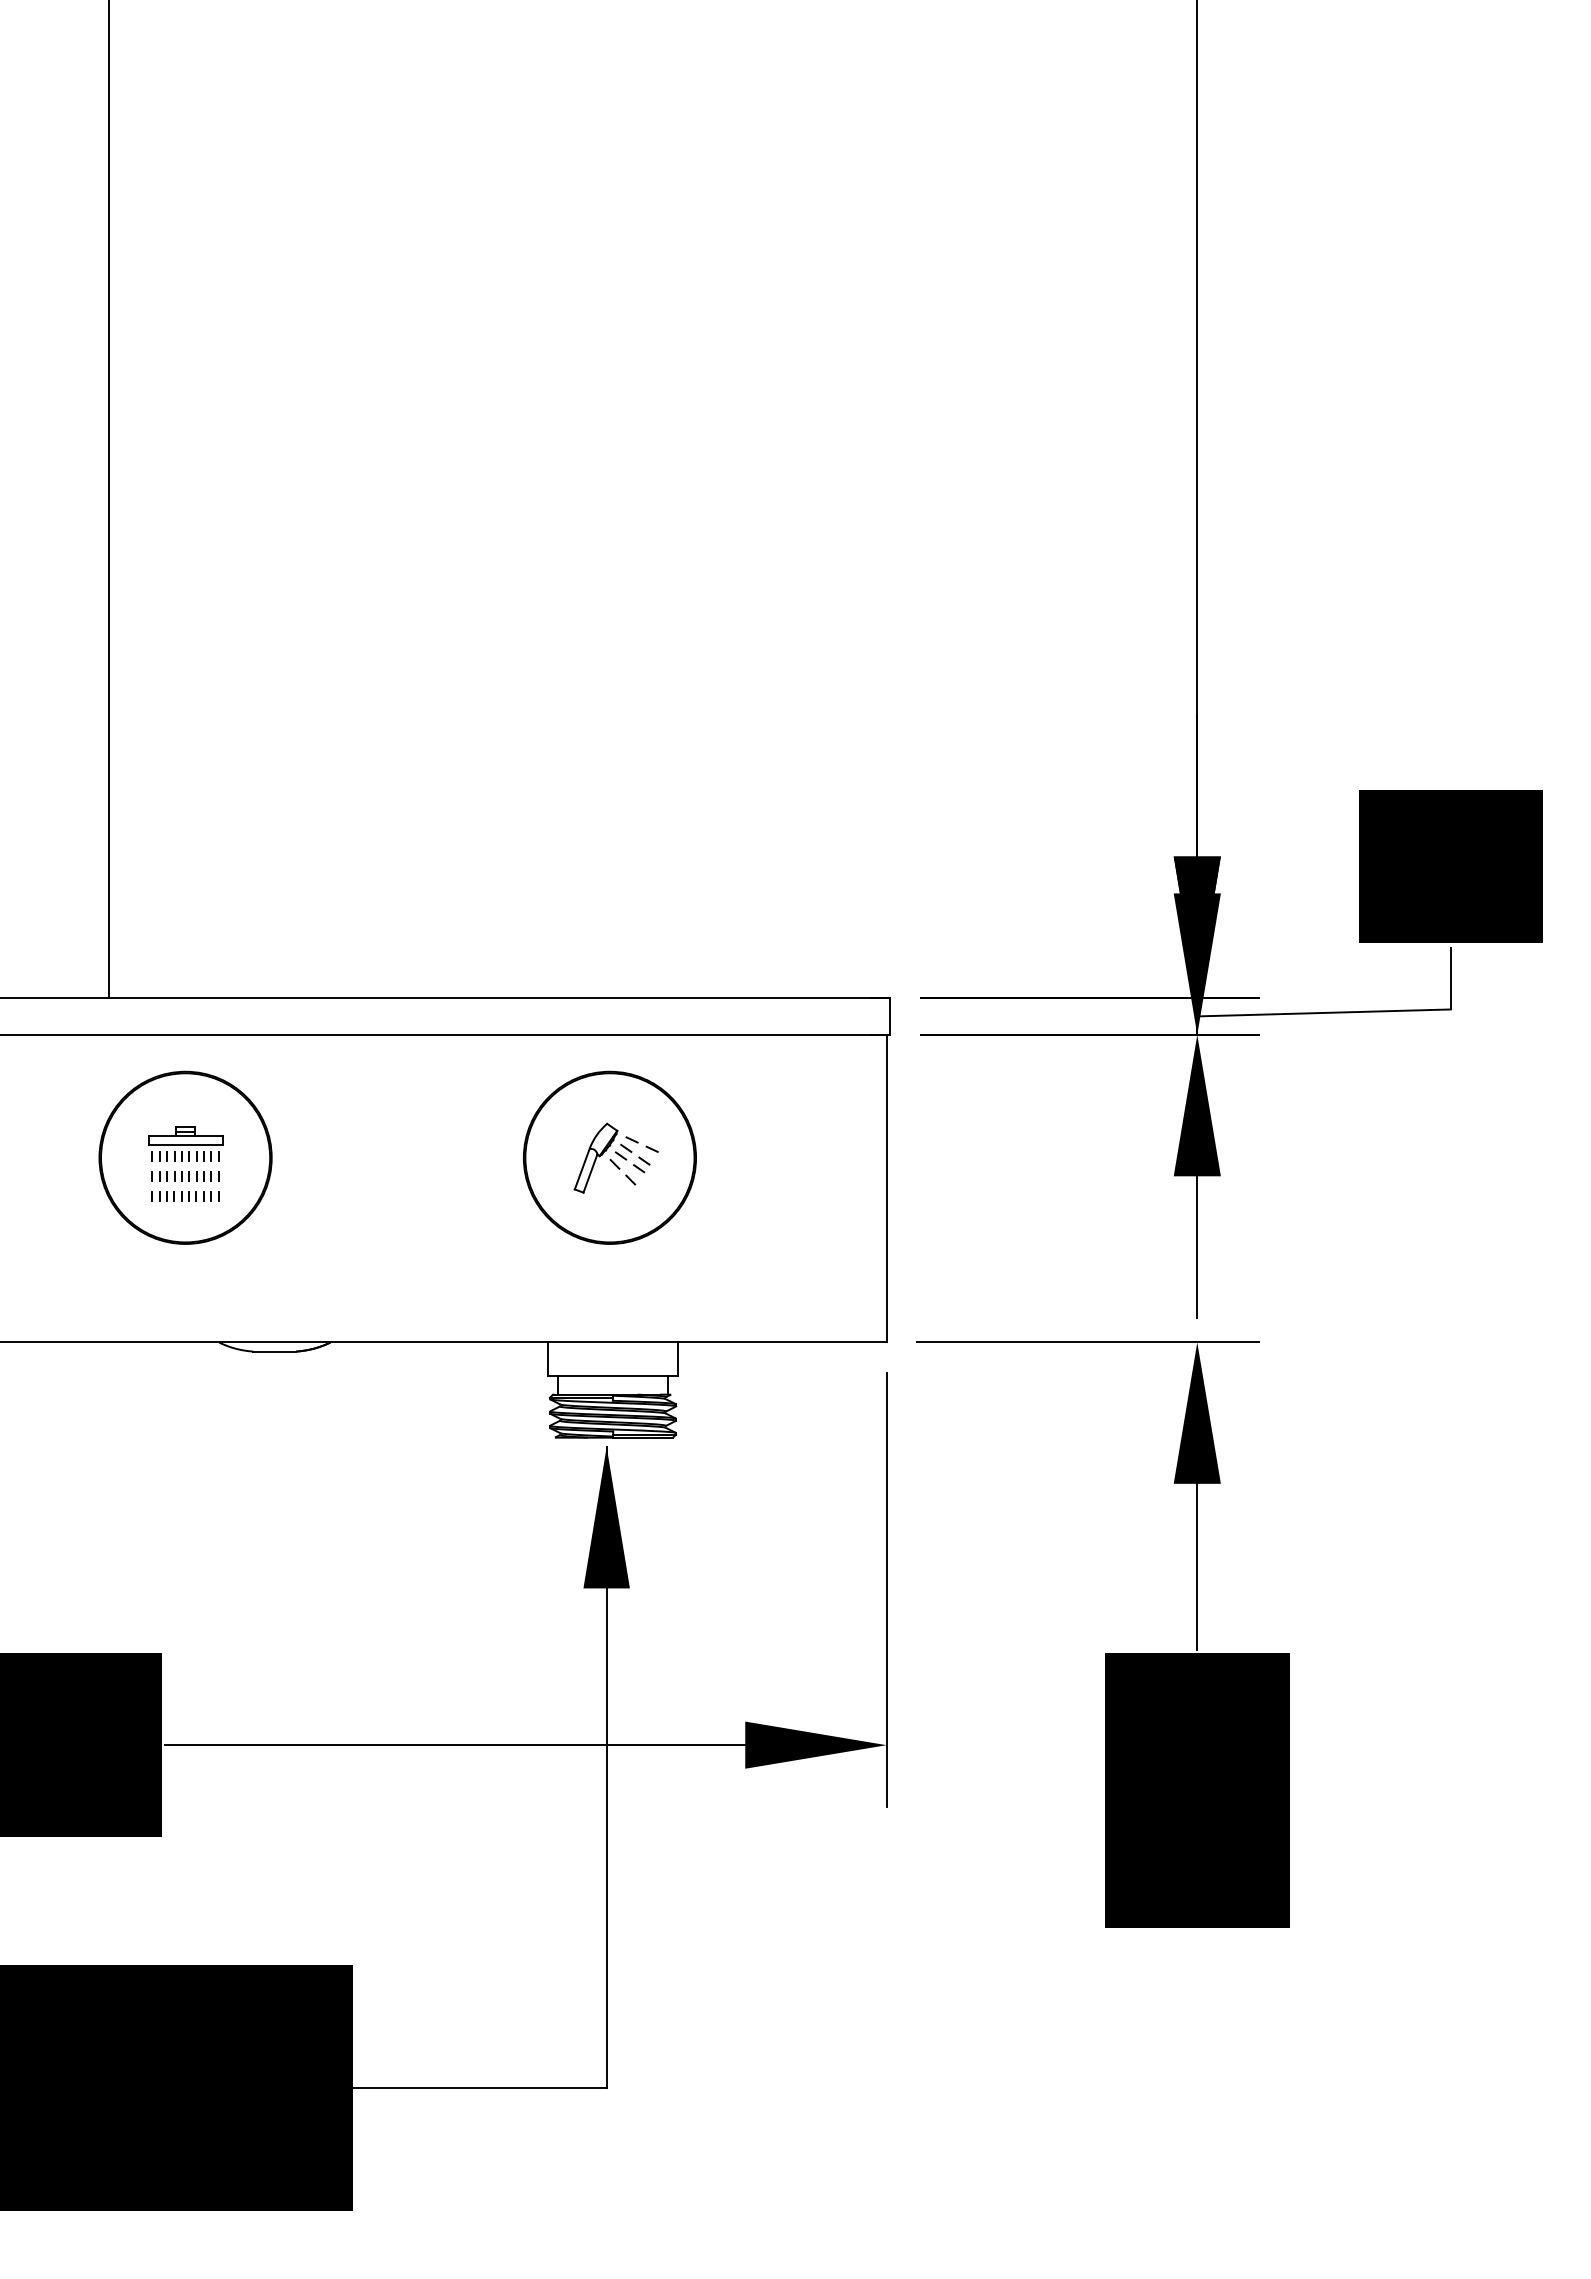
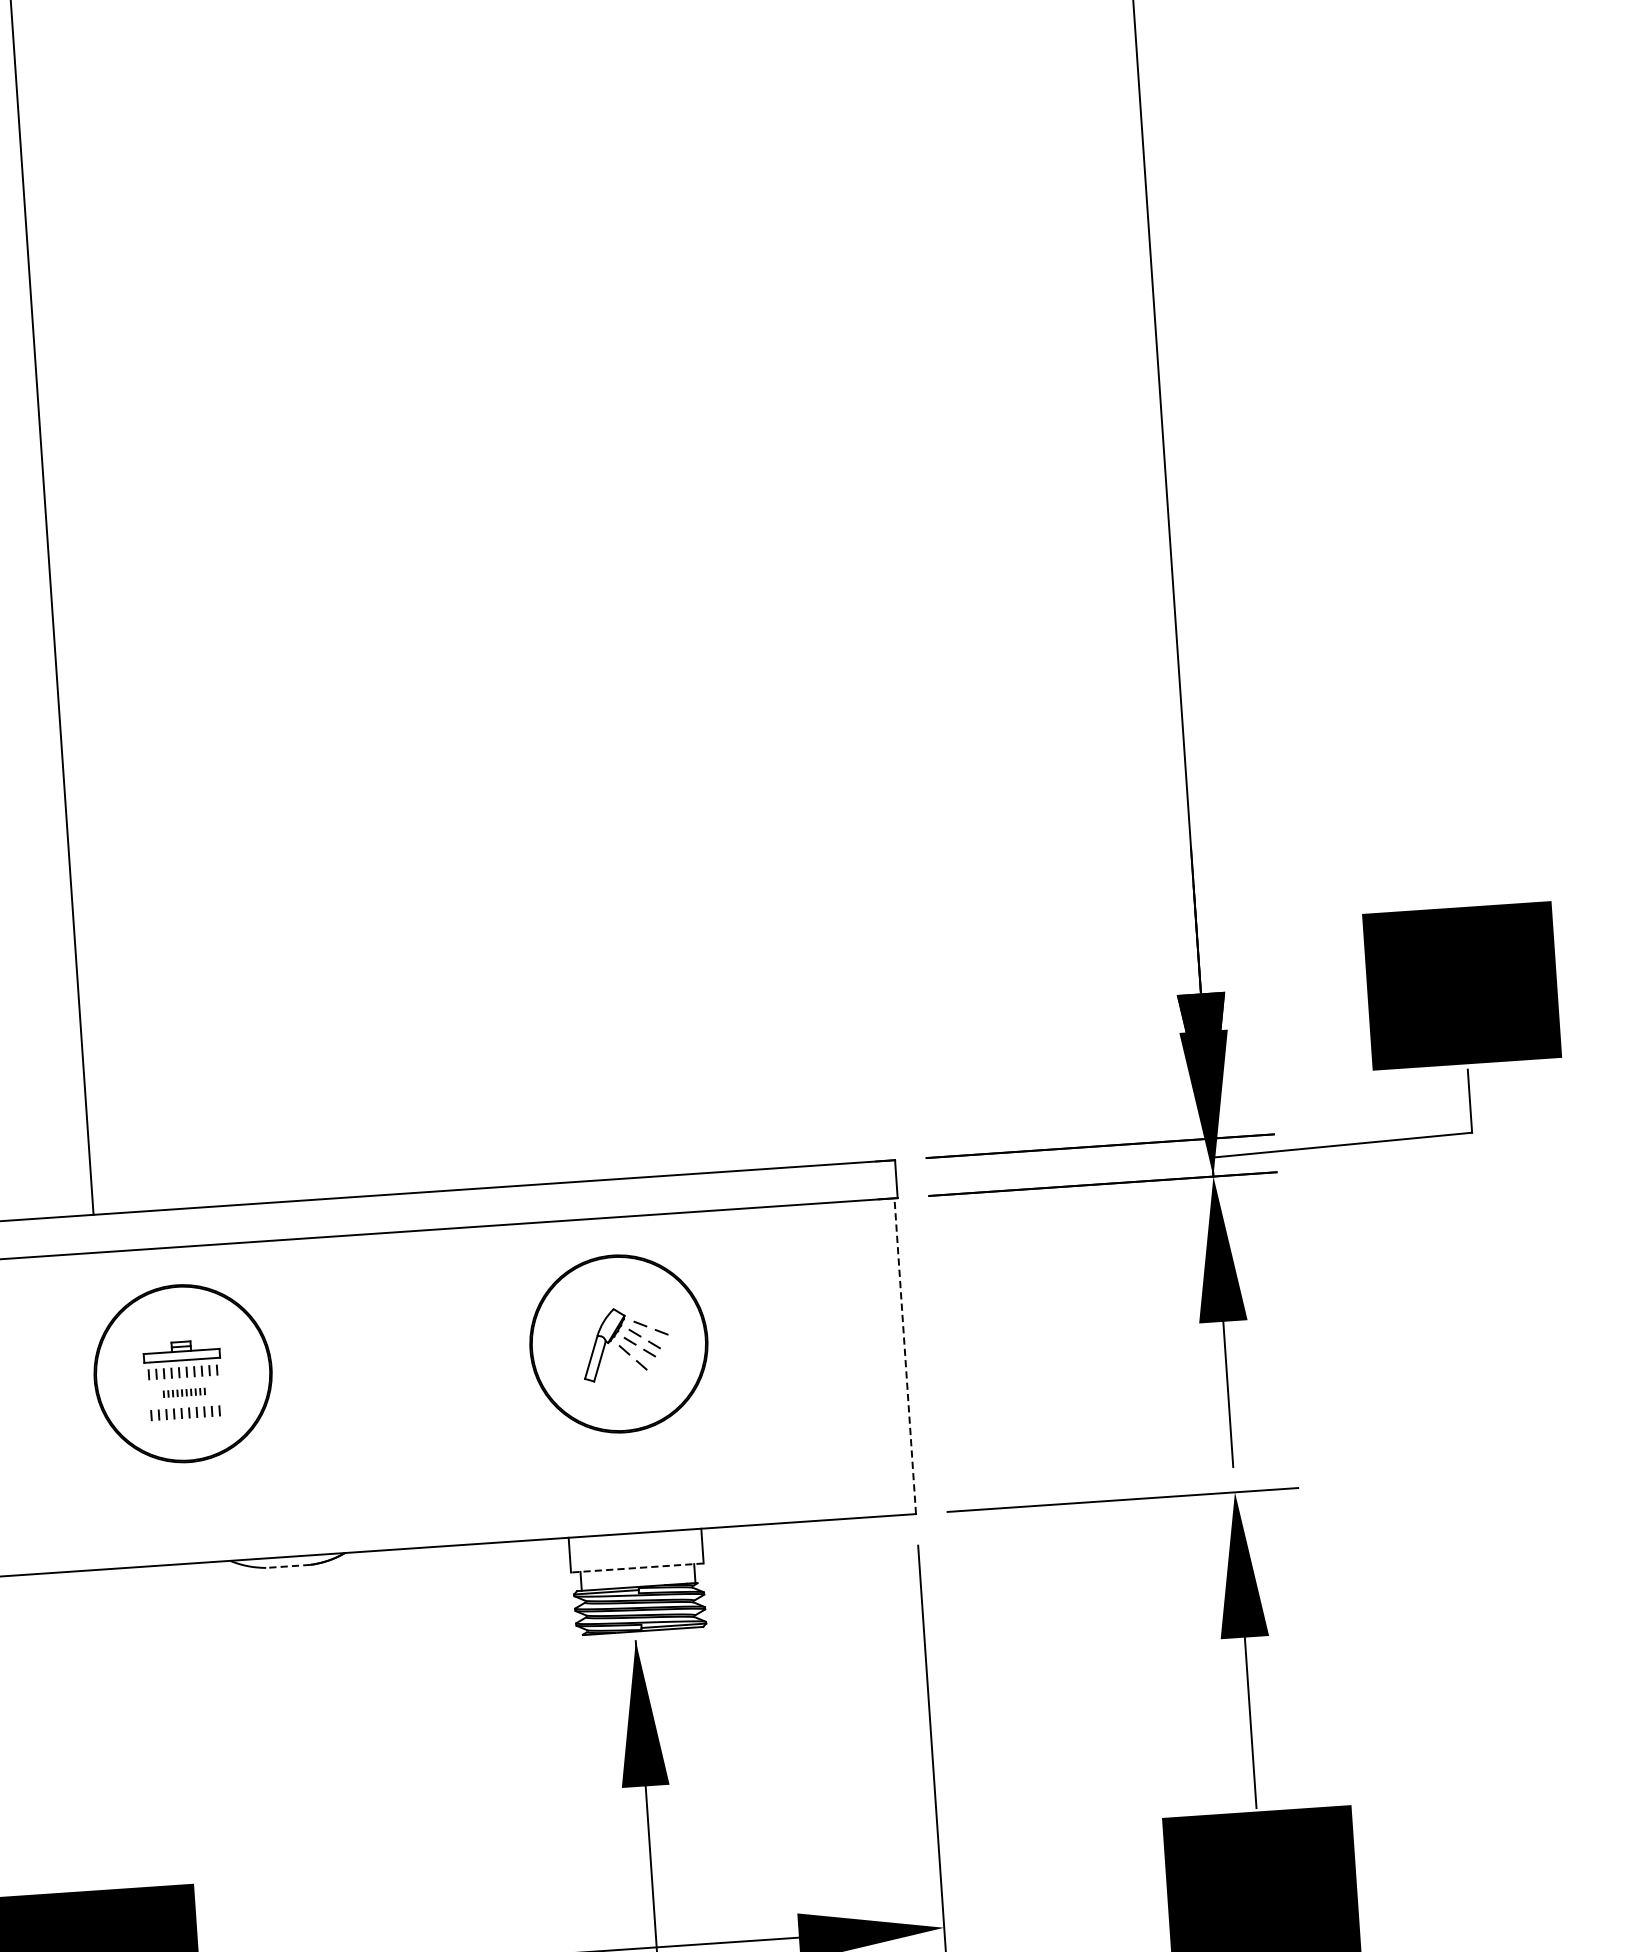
part: (185, 1176) -> (184, 1392), size x0.6
line: (886, 1188) -> (905, 1356), solid -> dashed
line: (274, 1351) -> (287, 1566), solid -> dashed
line: (613, 1376) -> (637, 1568), solid -> dashed

